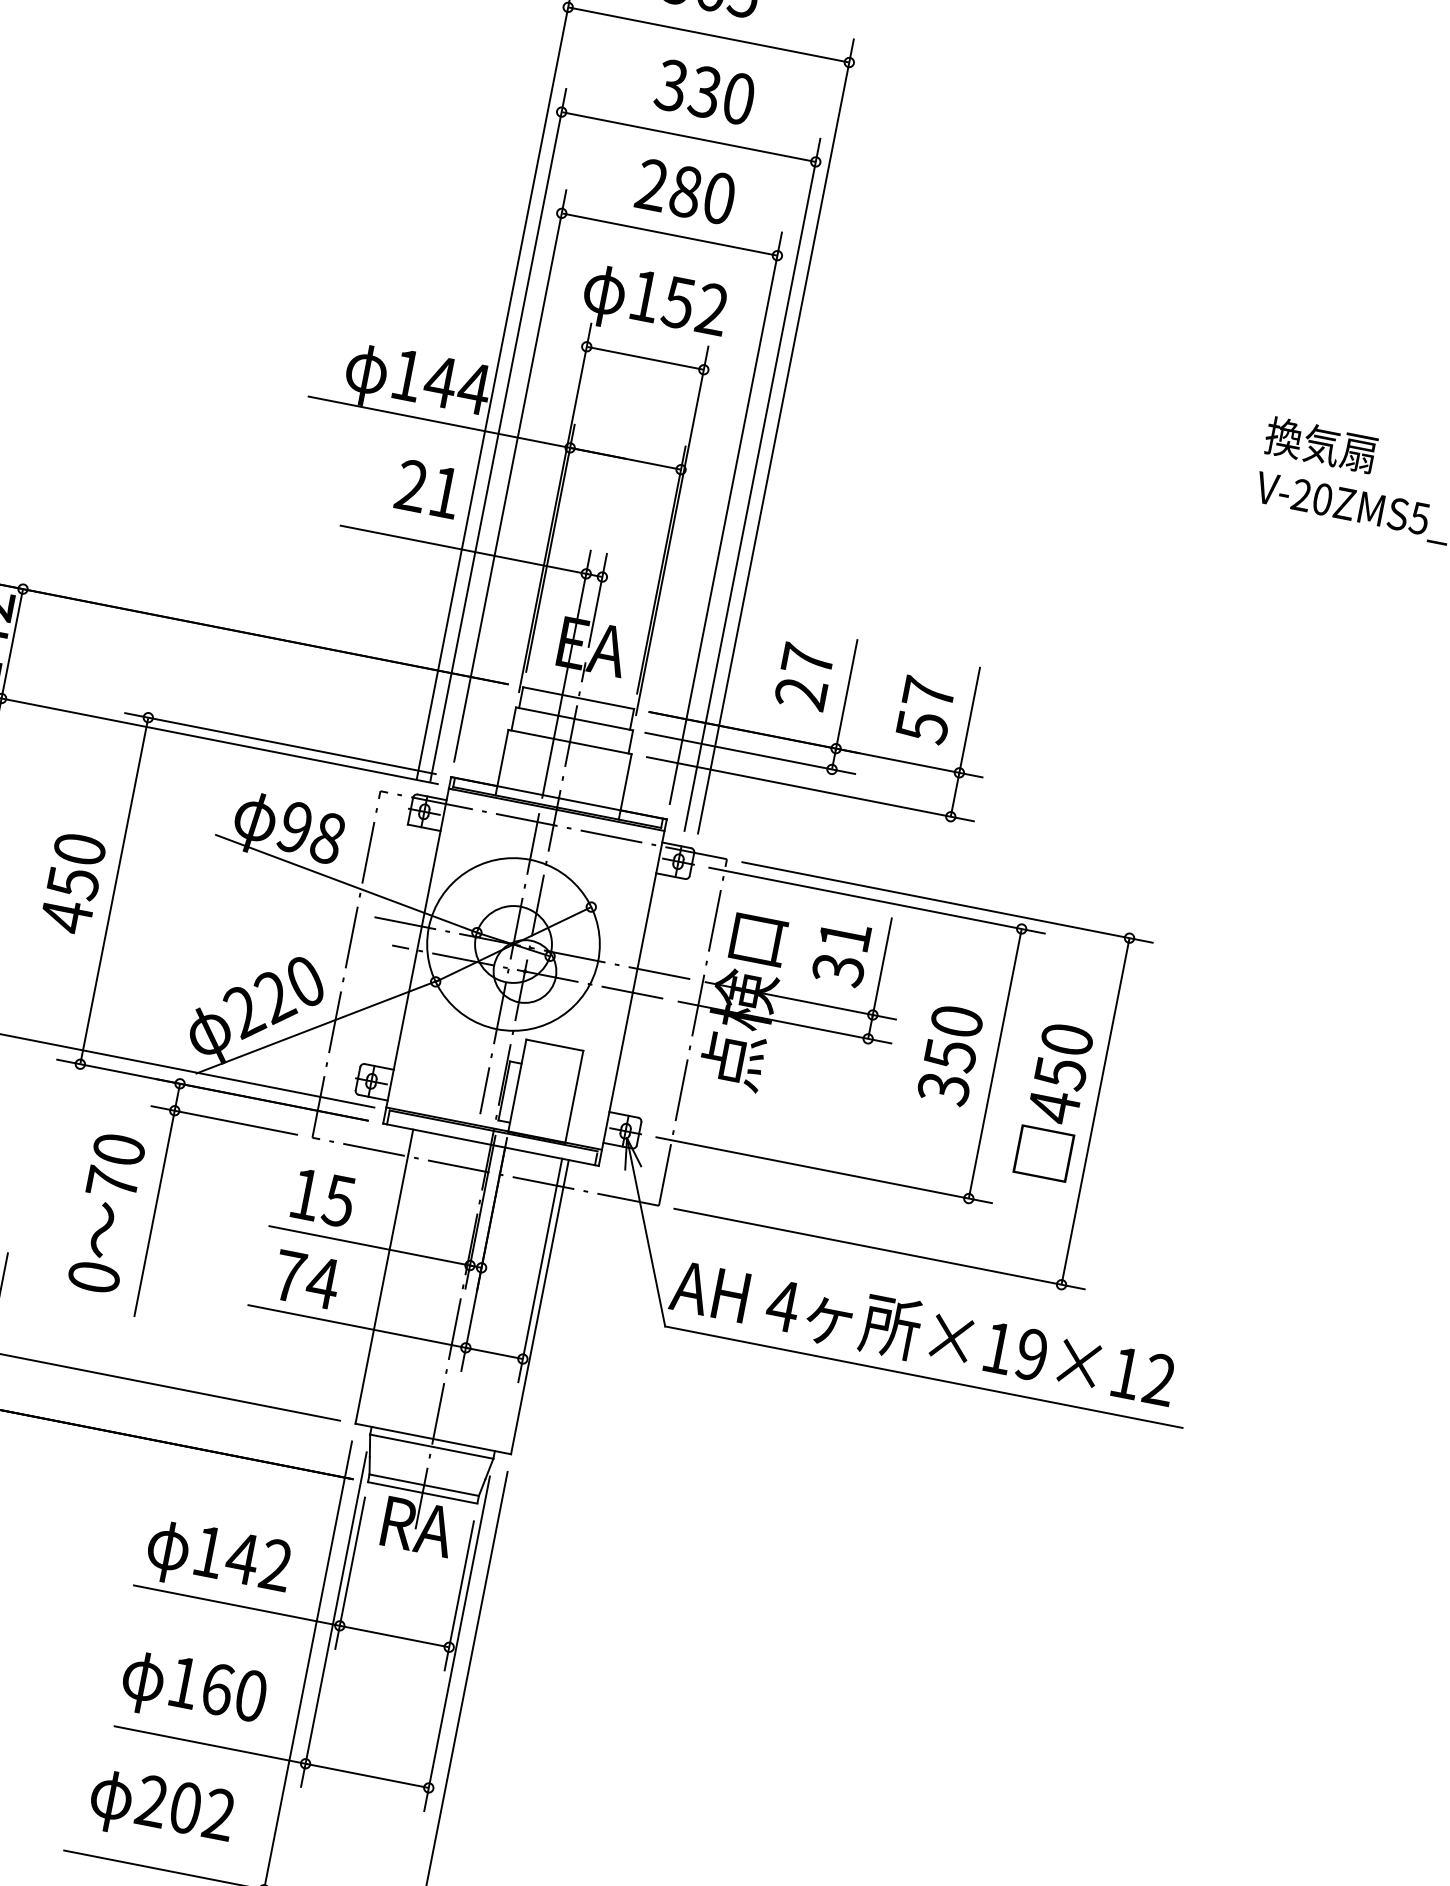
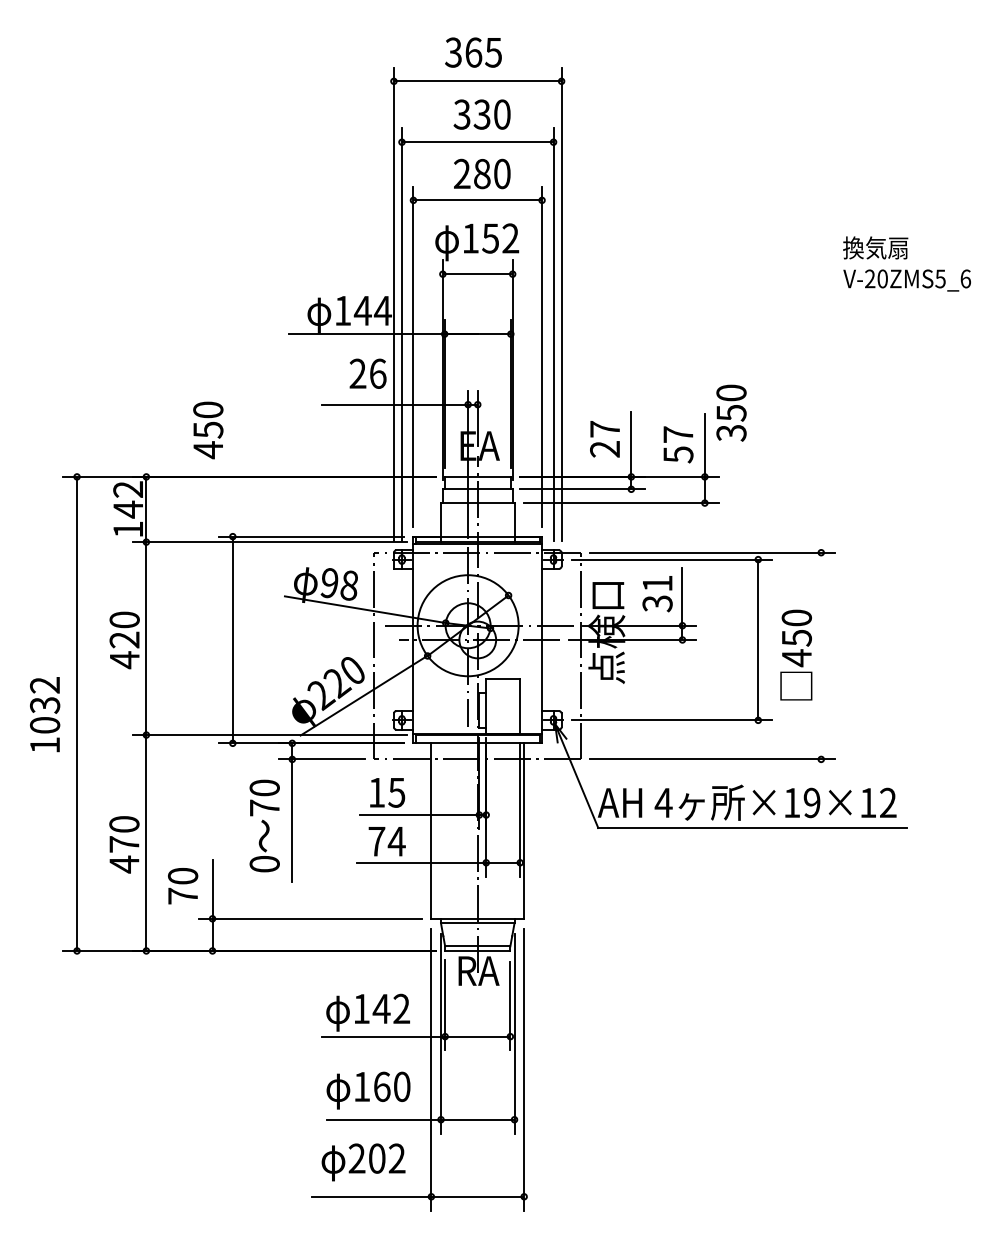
text: (446, 492) -> (378, 373), 21 -> 26
text: (73, 883) -> (208, 430), moved
text: (950, 1054) -> (731, 412), moved
line: (1096, 1110) -> (821, 655), removed

